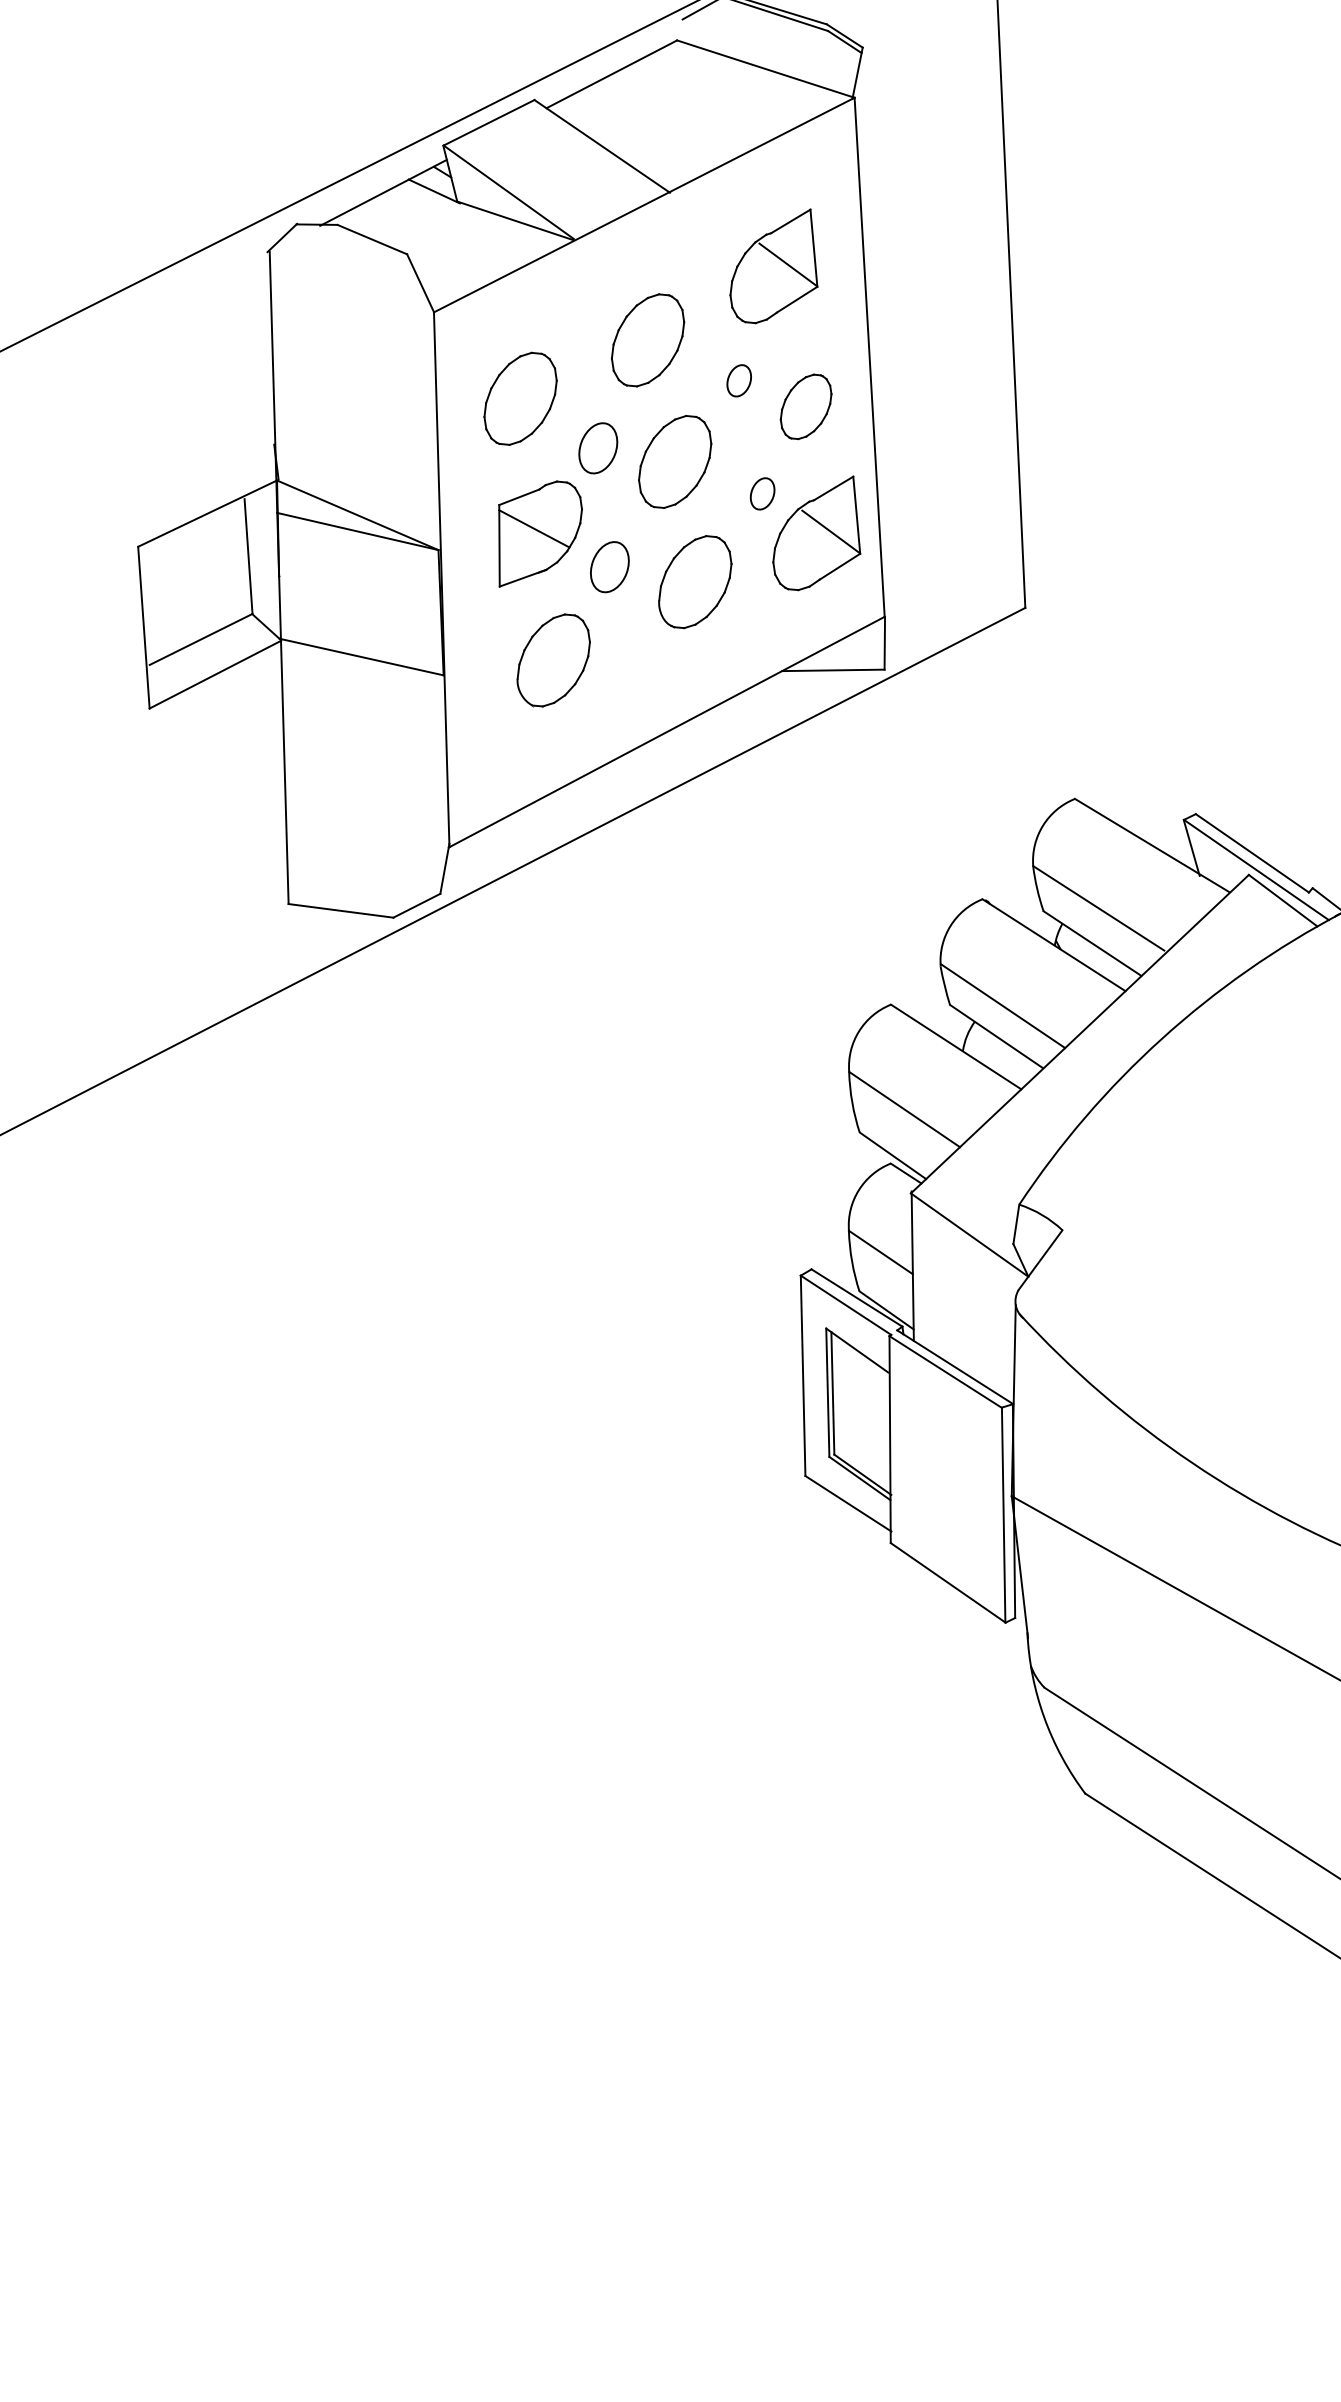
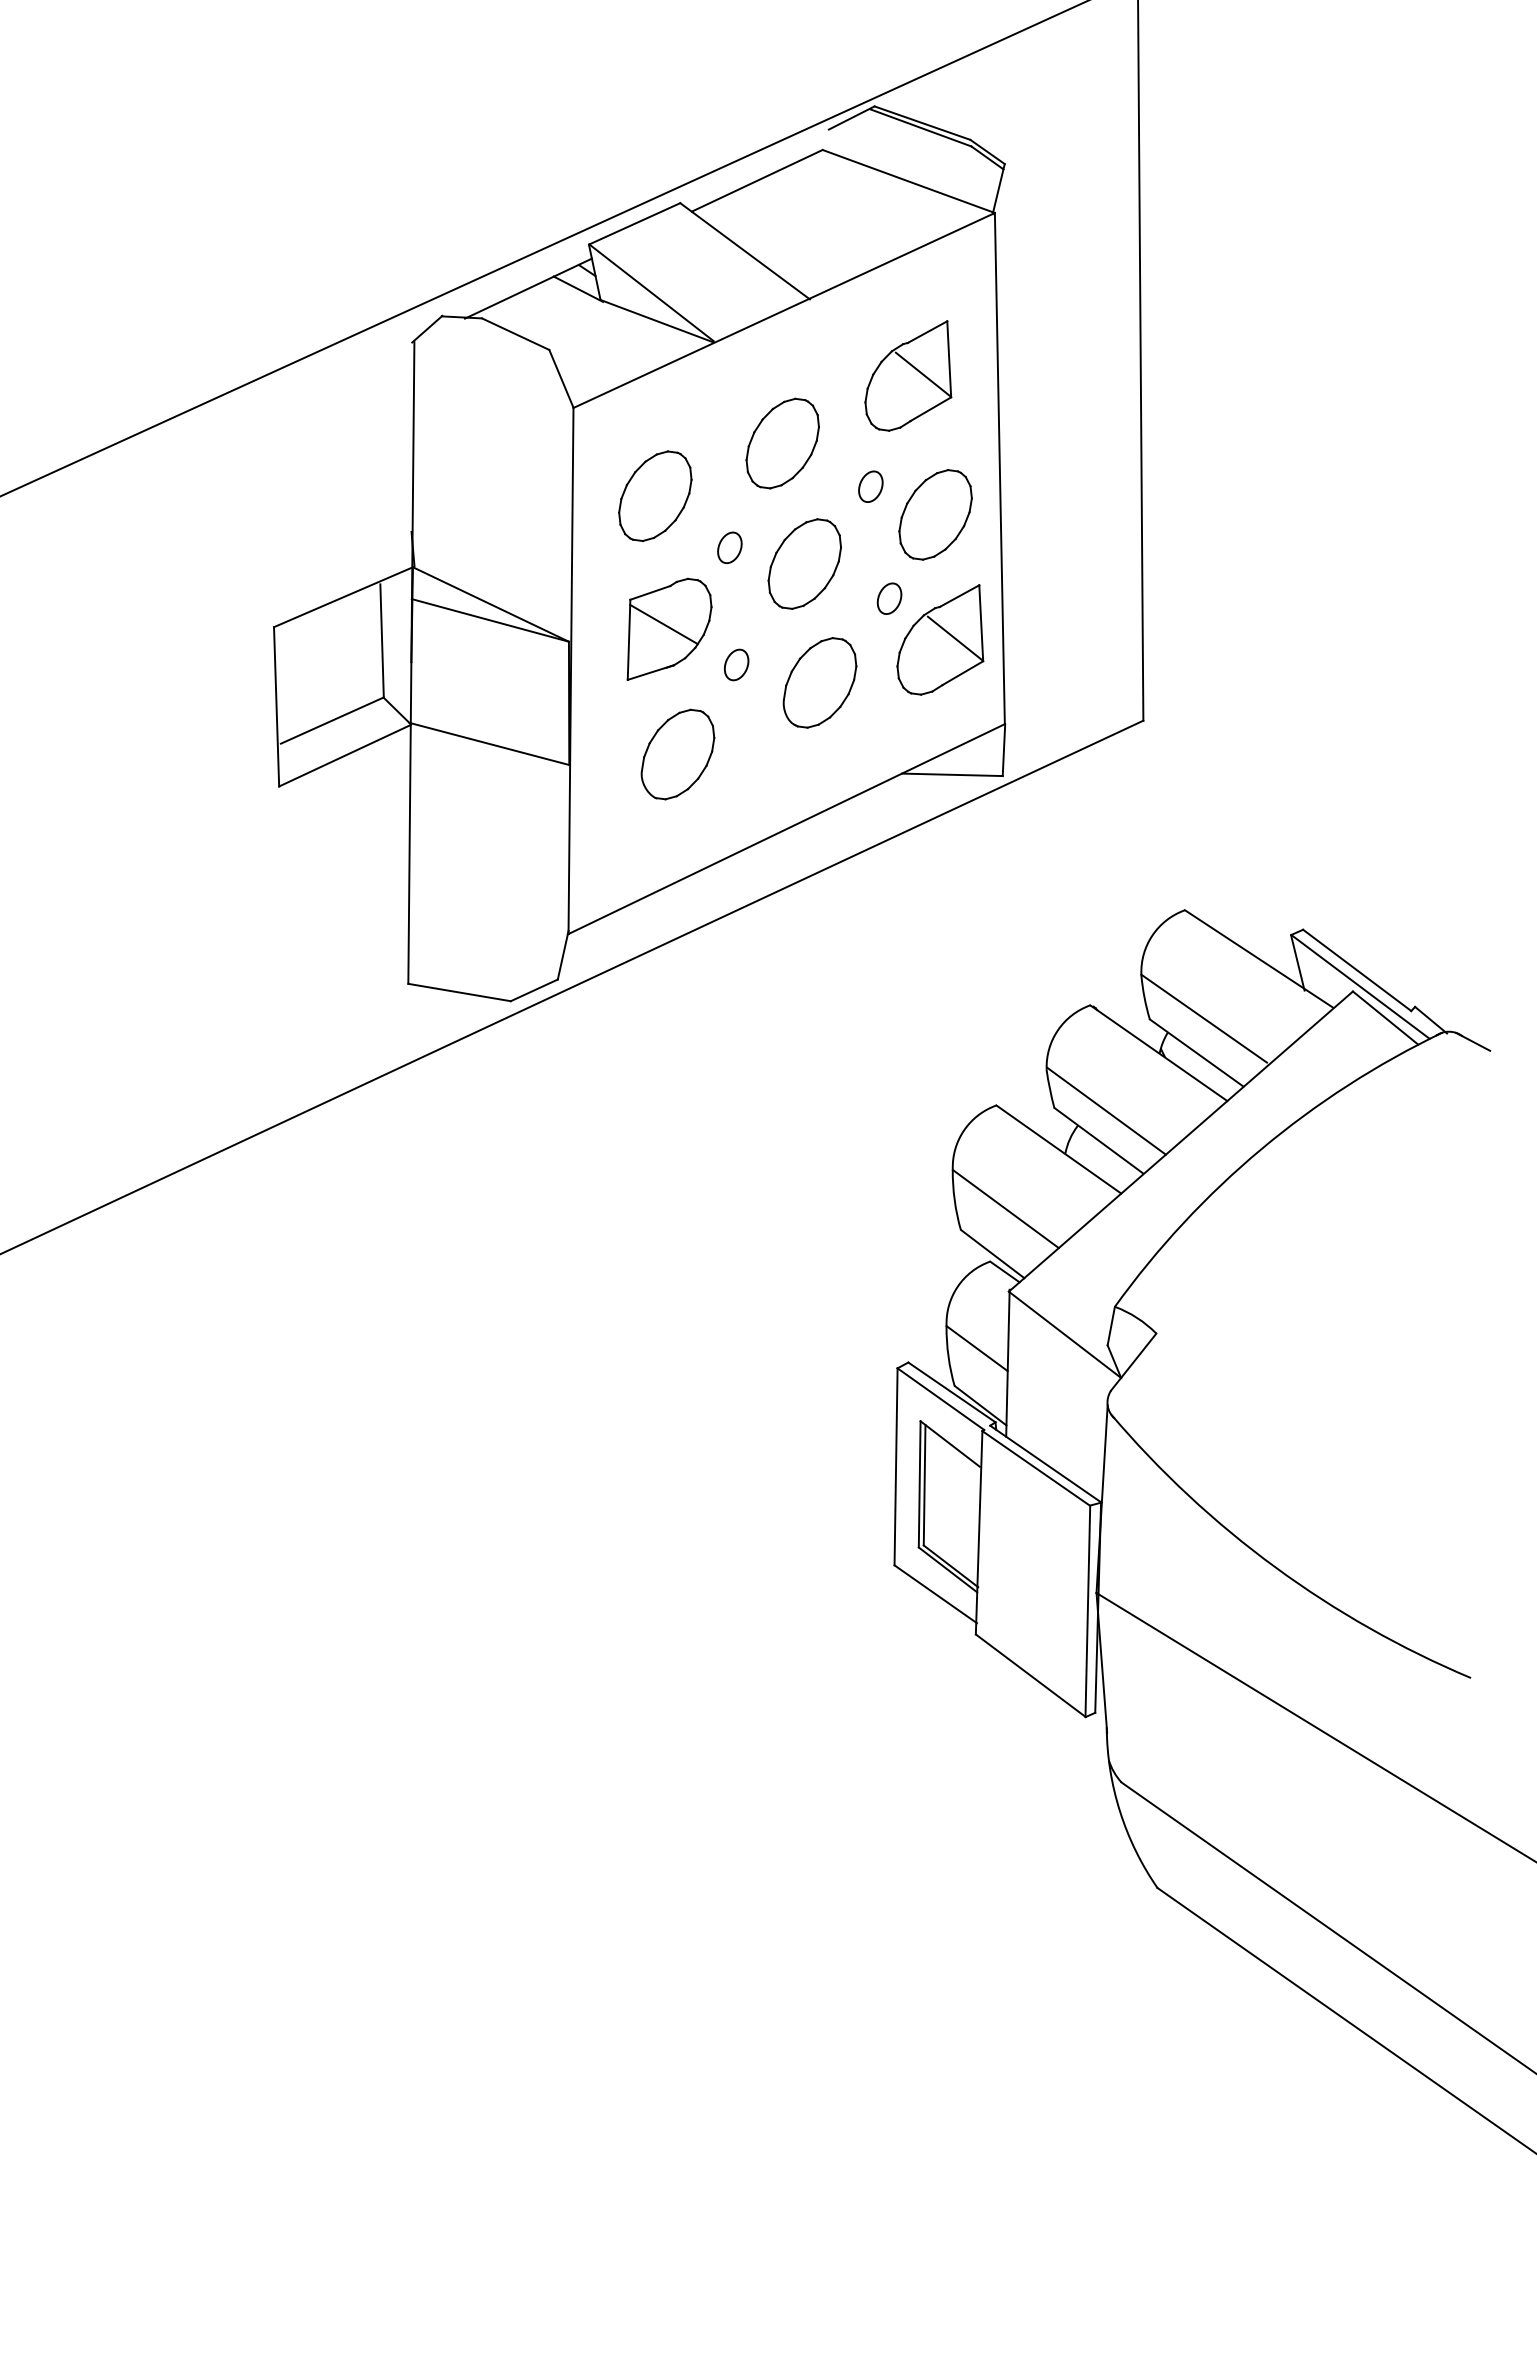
part: (806, 406) -> (935, 514), size x1.43
part: (597, 448) -> (729, 547), size x0.62
part: (609, 566) -> (736, 664), size x0.62

